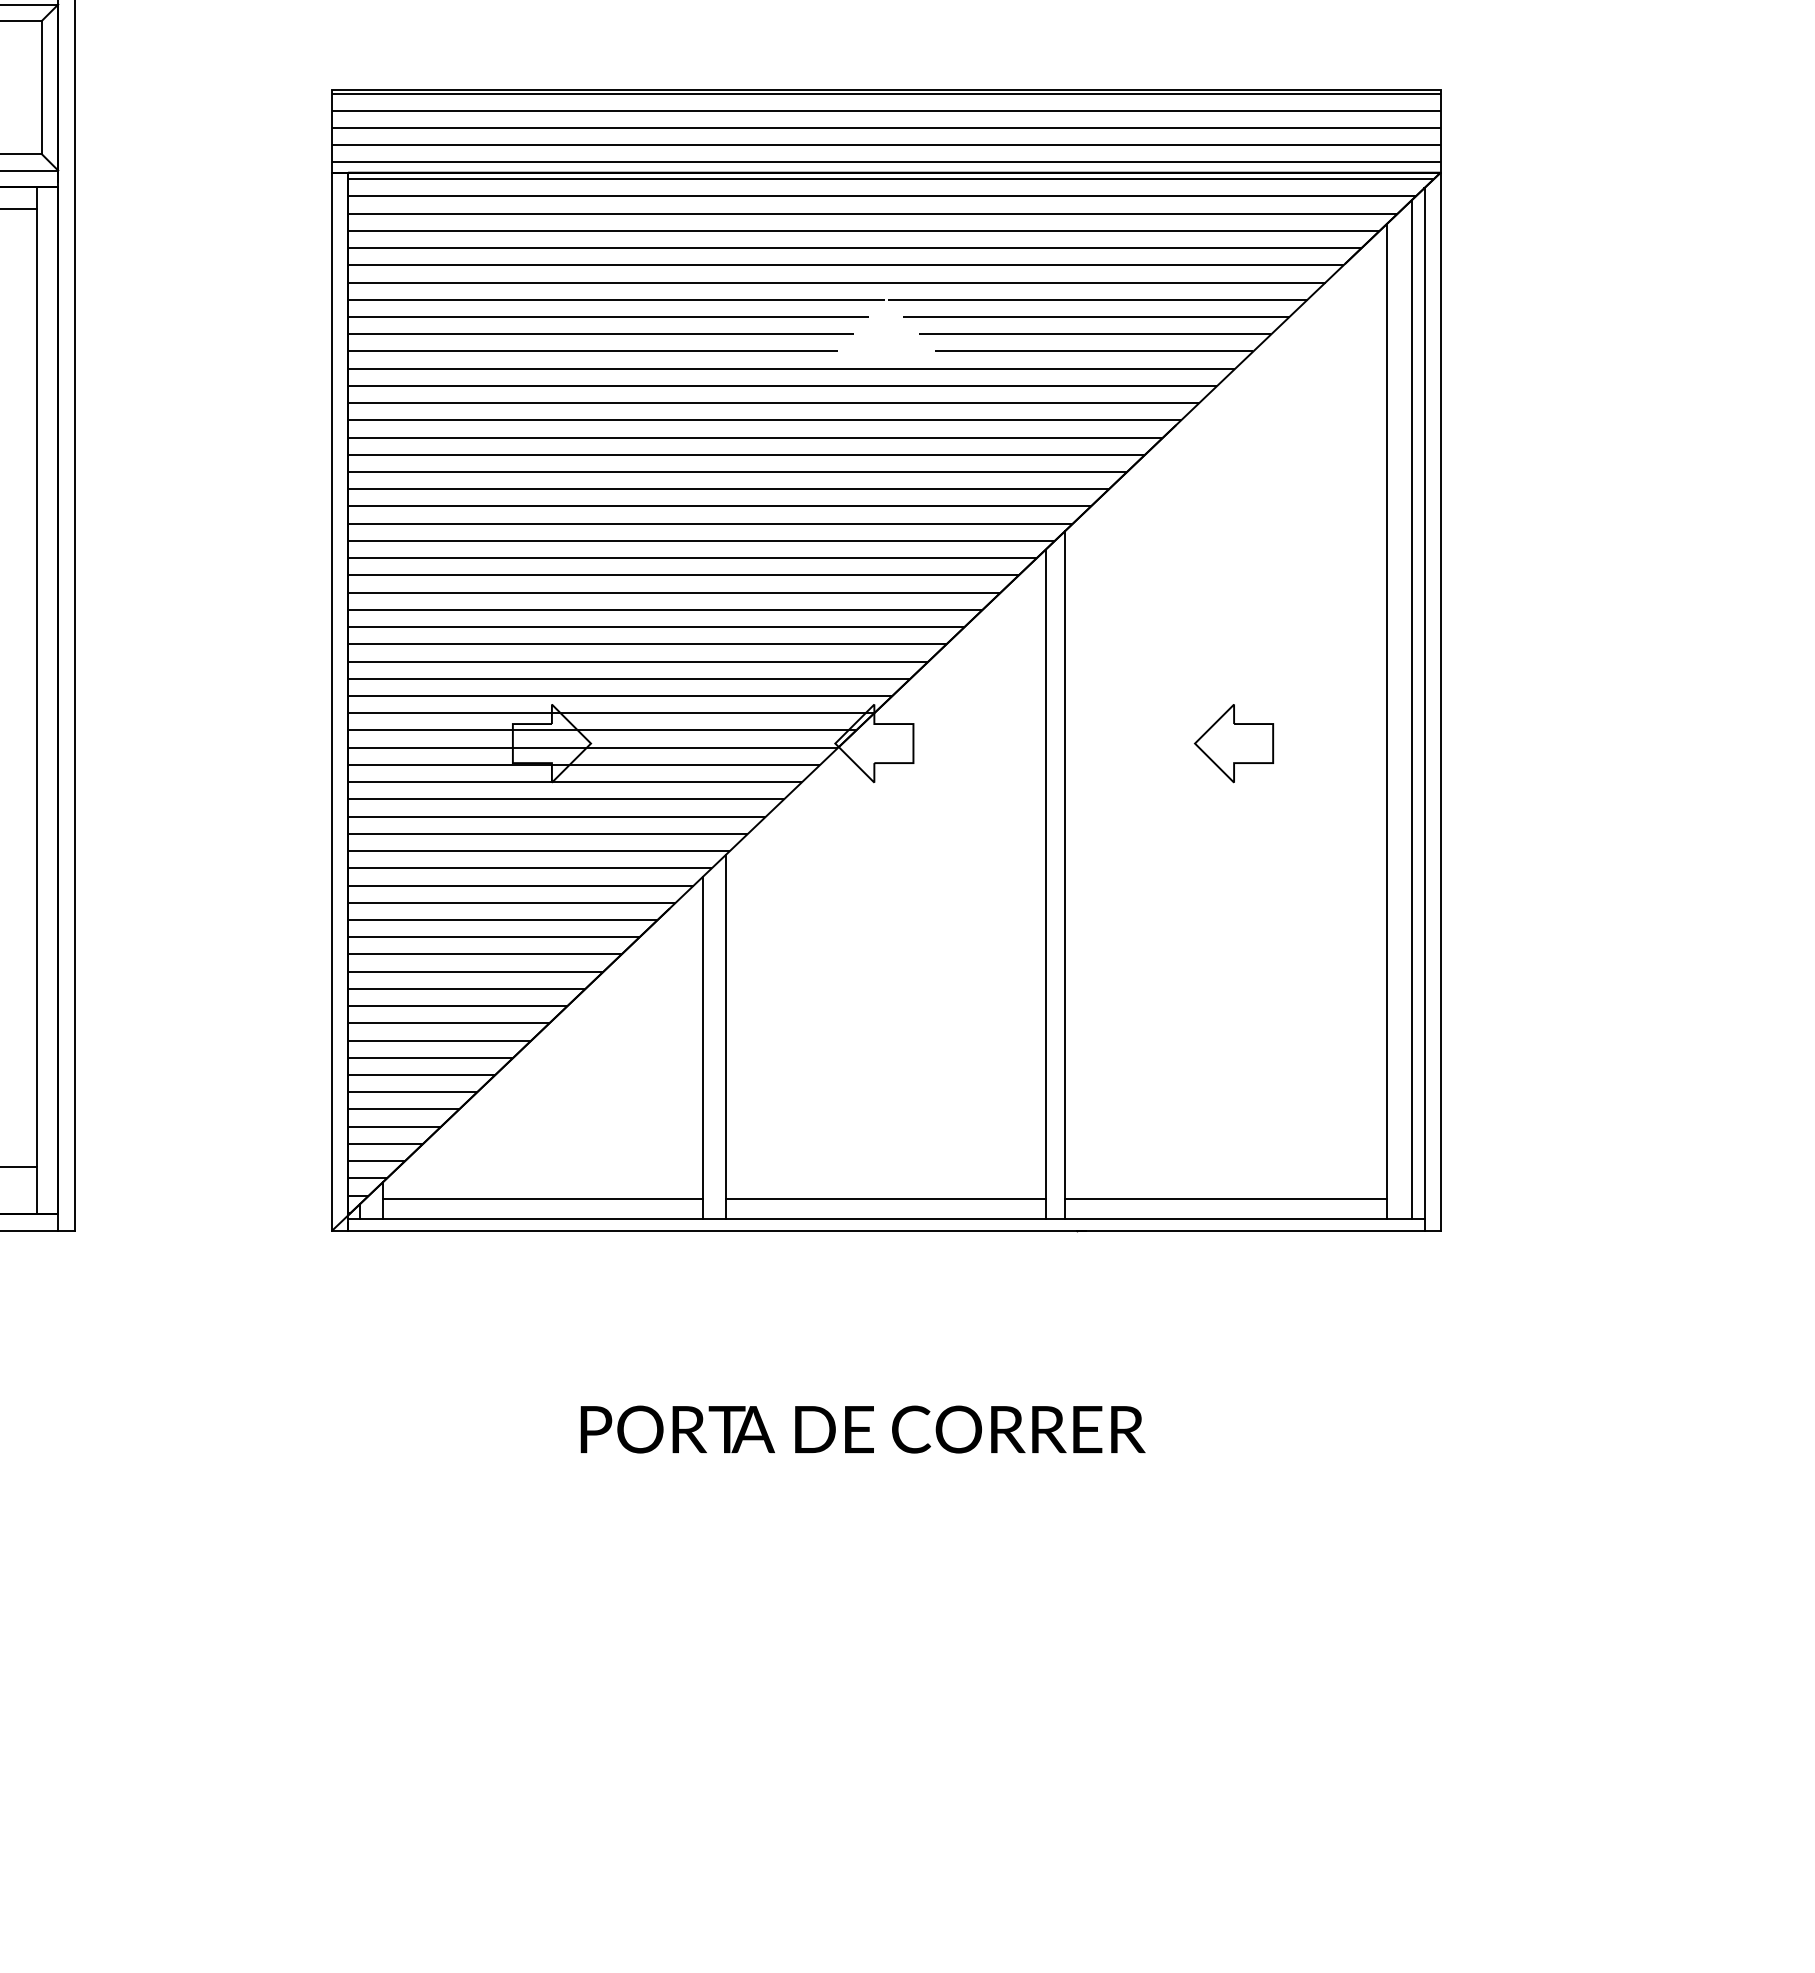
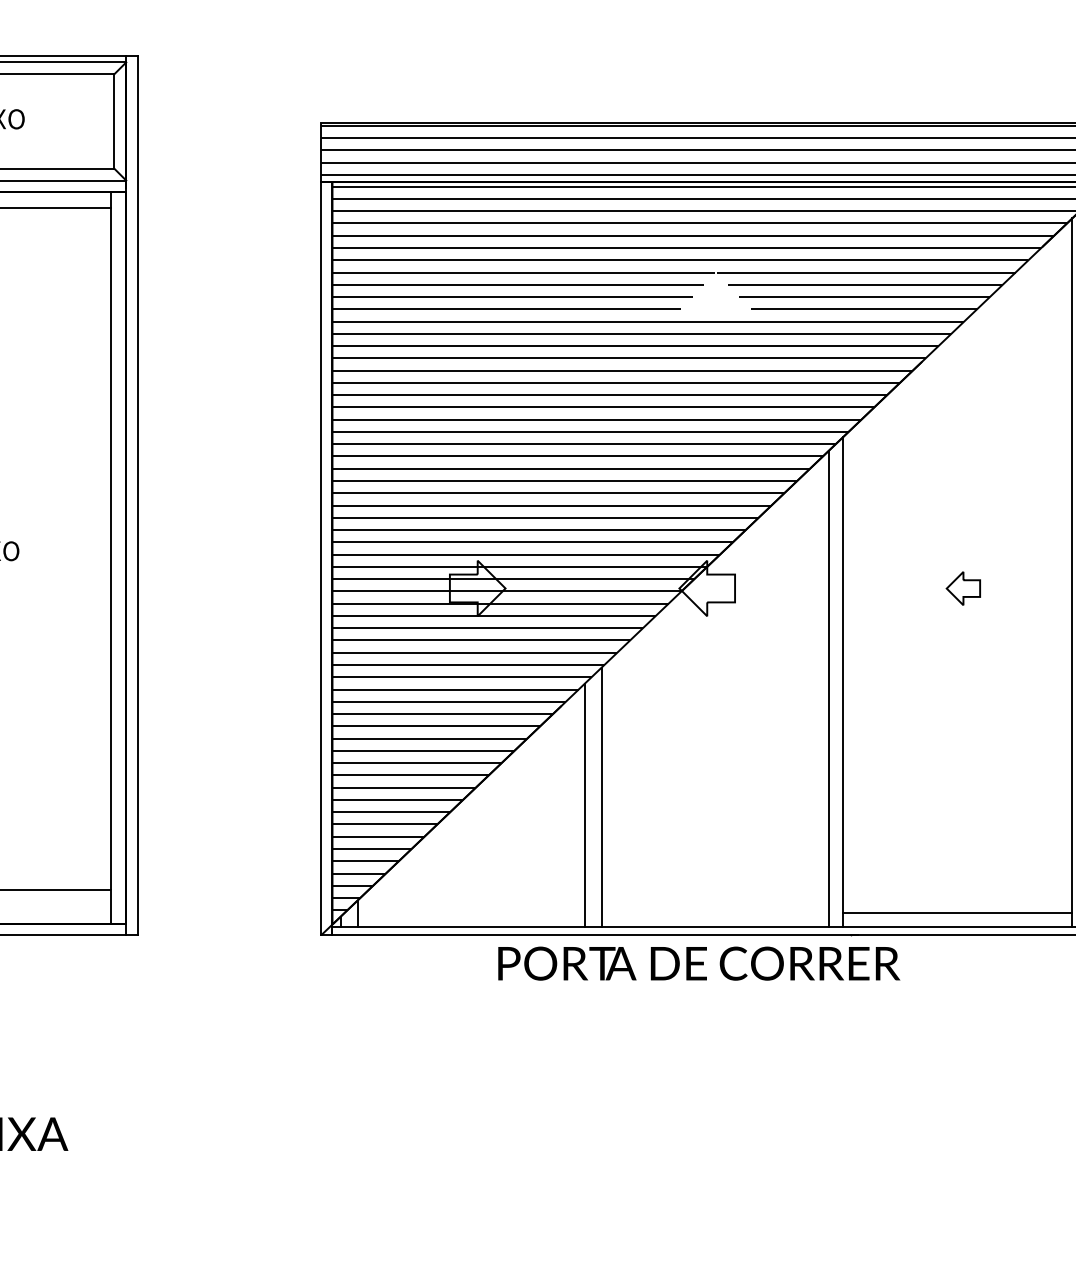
part: (1234, 743) -> (963, 588), size x0.6
line: (542, 1199) -> (470, 913), removed
line: (885, 1199) -> (715, 913), removed
text: (862, 1429) -> (698, 963), moved

